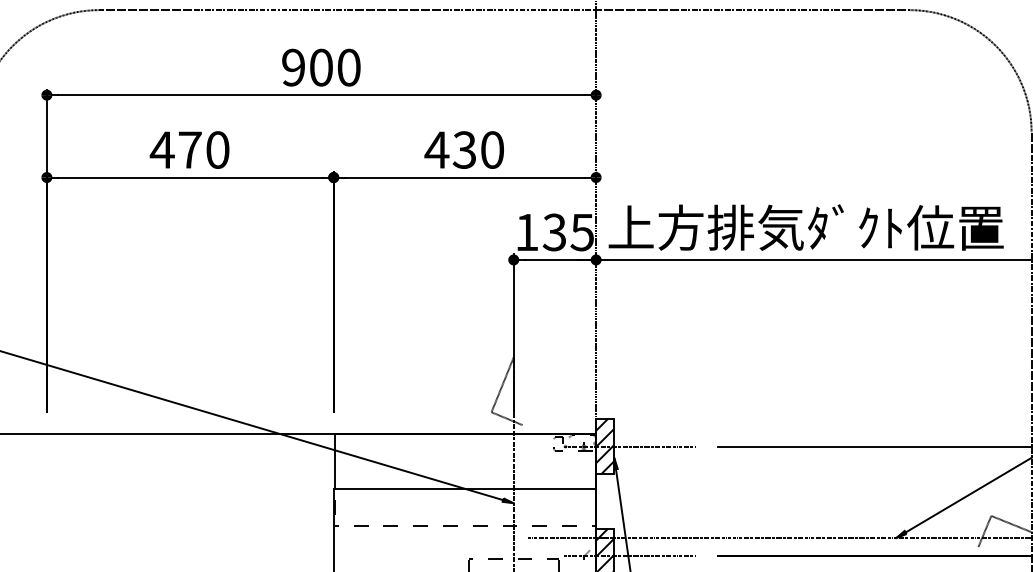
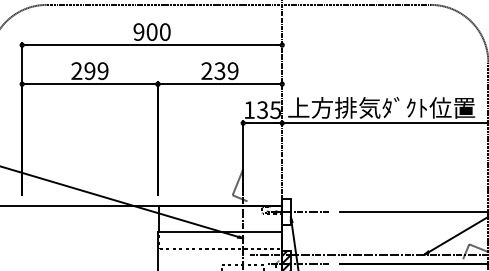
text: (189, 148) -> (89, 70), 470 -> 299
text: (463, 148) -> (219, 70), 430 -> 239
hatch: (605, 446) -> (286, 211), removed

